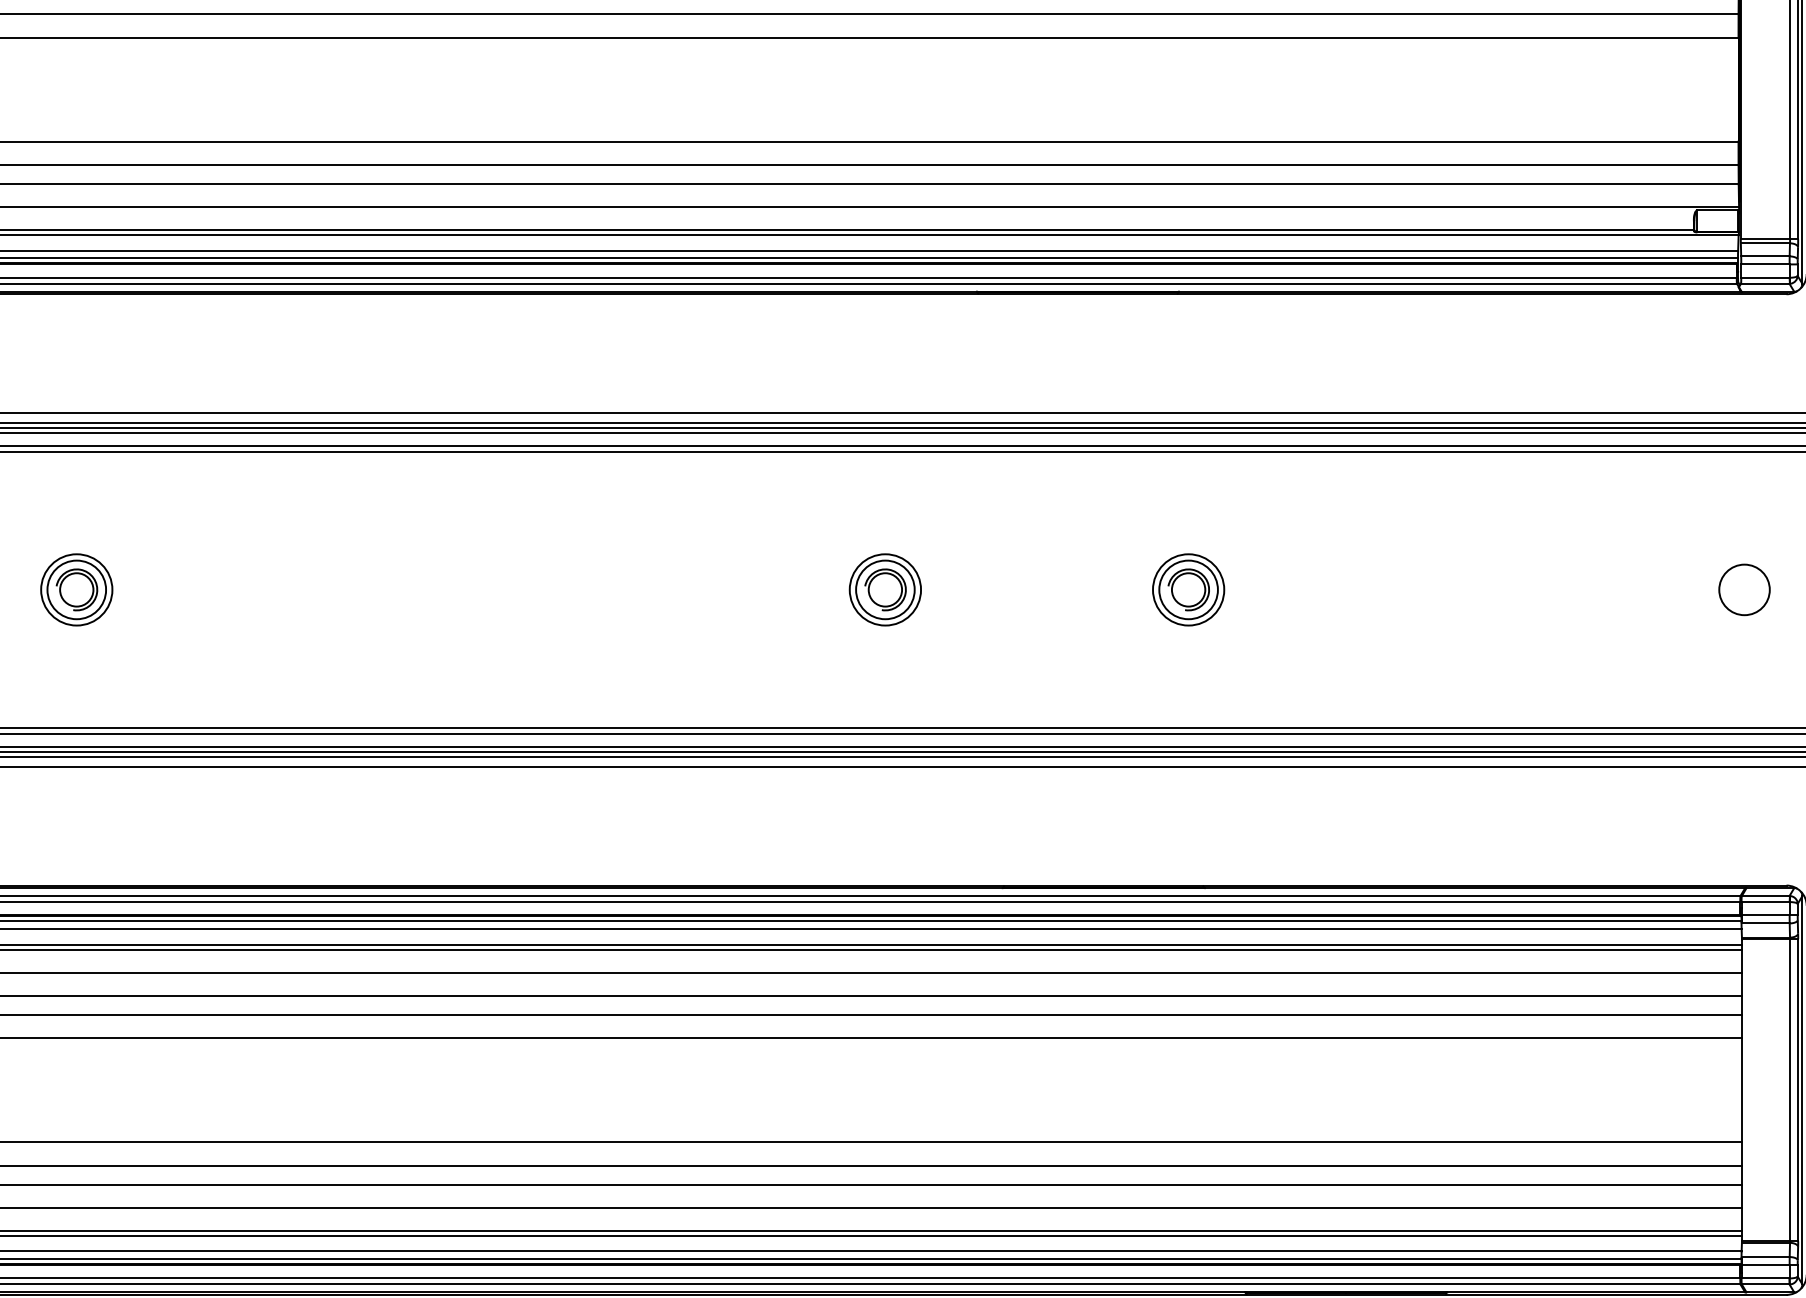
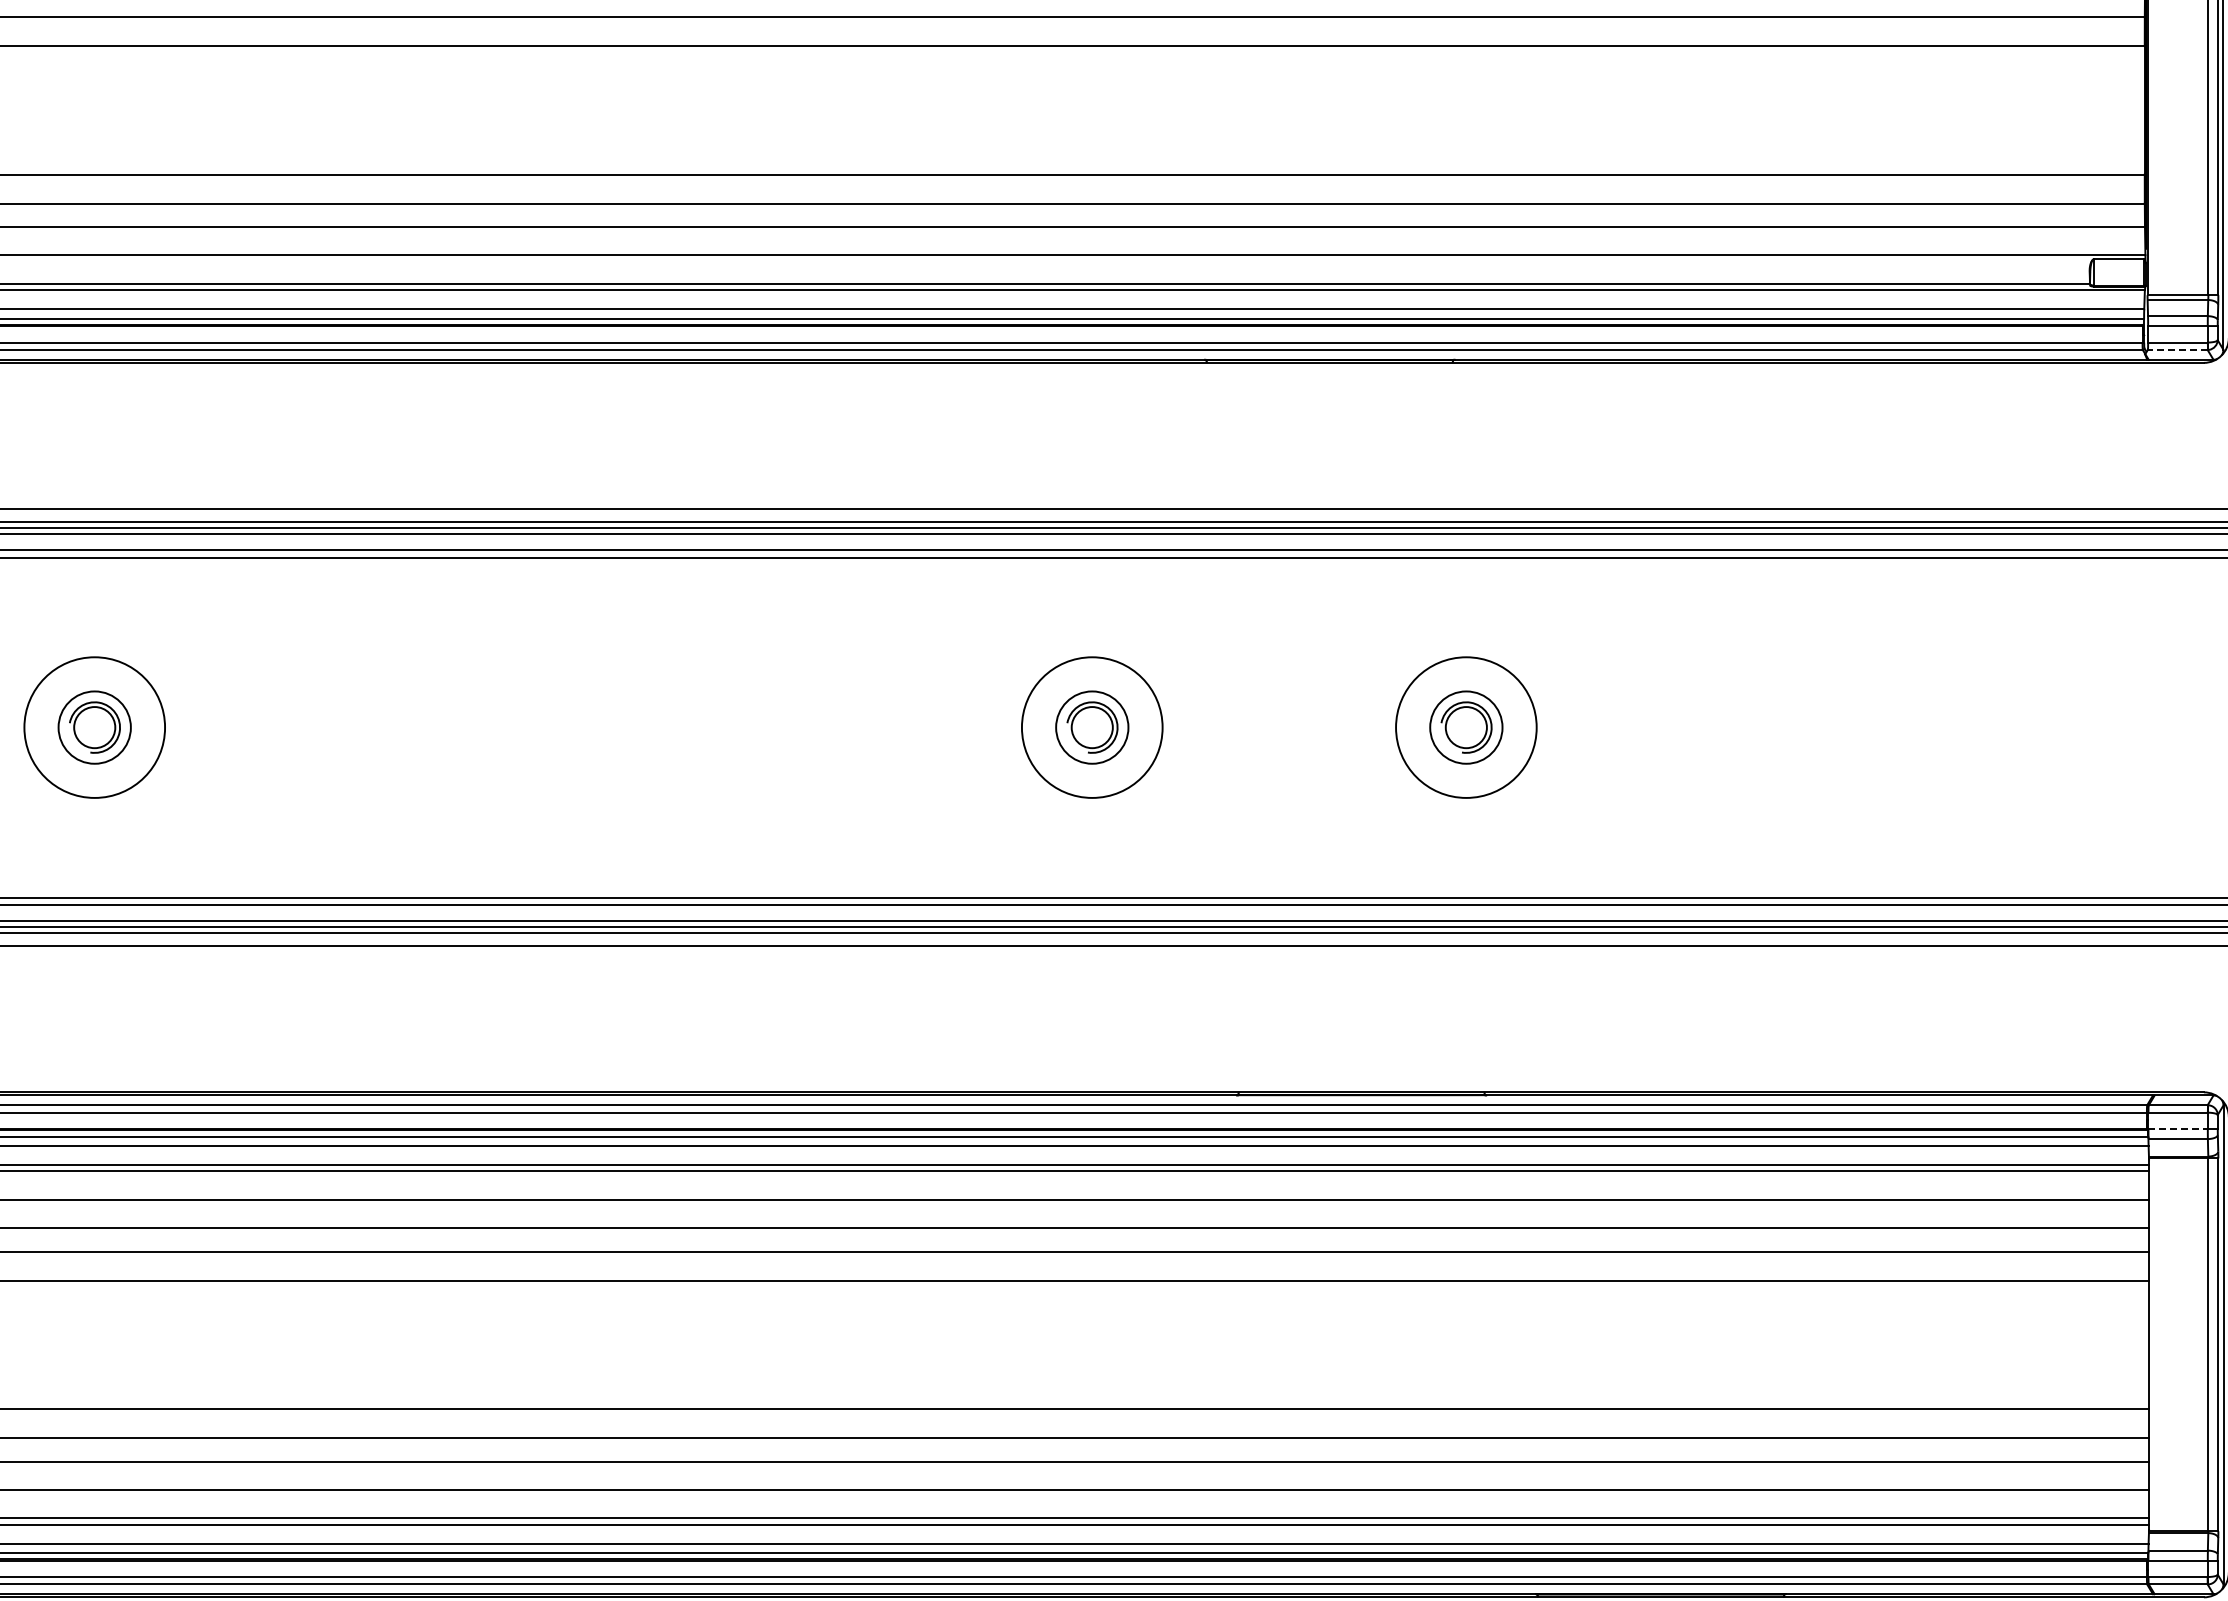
line: (1765, 284) -> (2177, 350), solid -> dashed
circle: (76, 589) -> (94, 727), size x1.6
circle: (885, 589) -> (1092, 727), size x1.6
circle: (1188, 589) -> (1466, 727), size x1.6
circle: (1744, 589) -> (2152, 727), removed
line: (1765, 915) -> (2178, 1129), solid -> dashed

